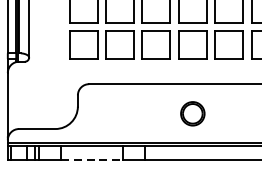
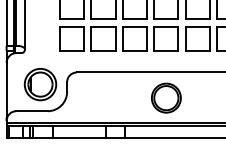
part: (47, 98) -> (40, 84), added
part: (192, 113) -> (166, 97), size x1.43
line: (92, 159) -> (79, 137), dashed -> solid

